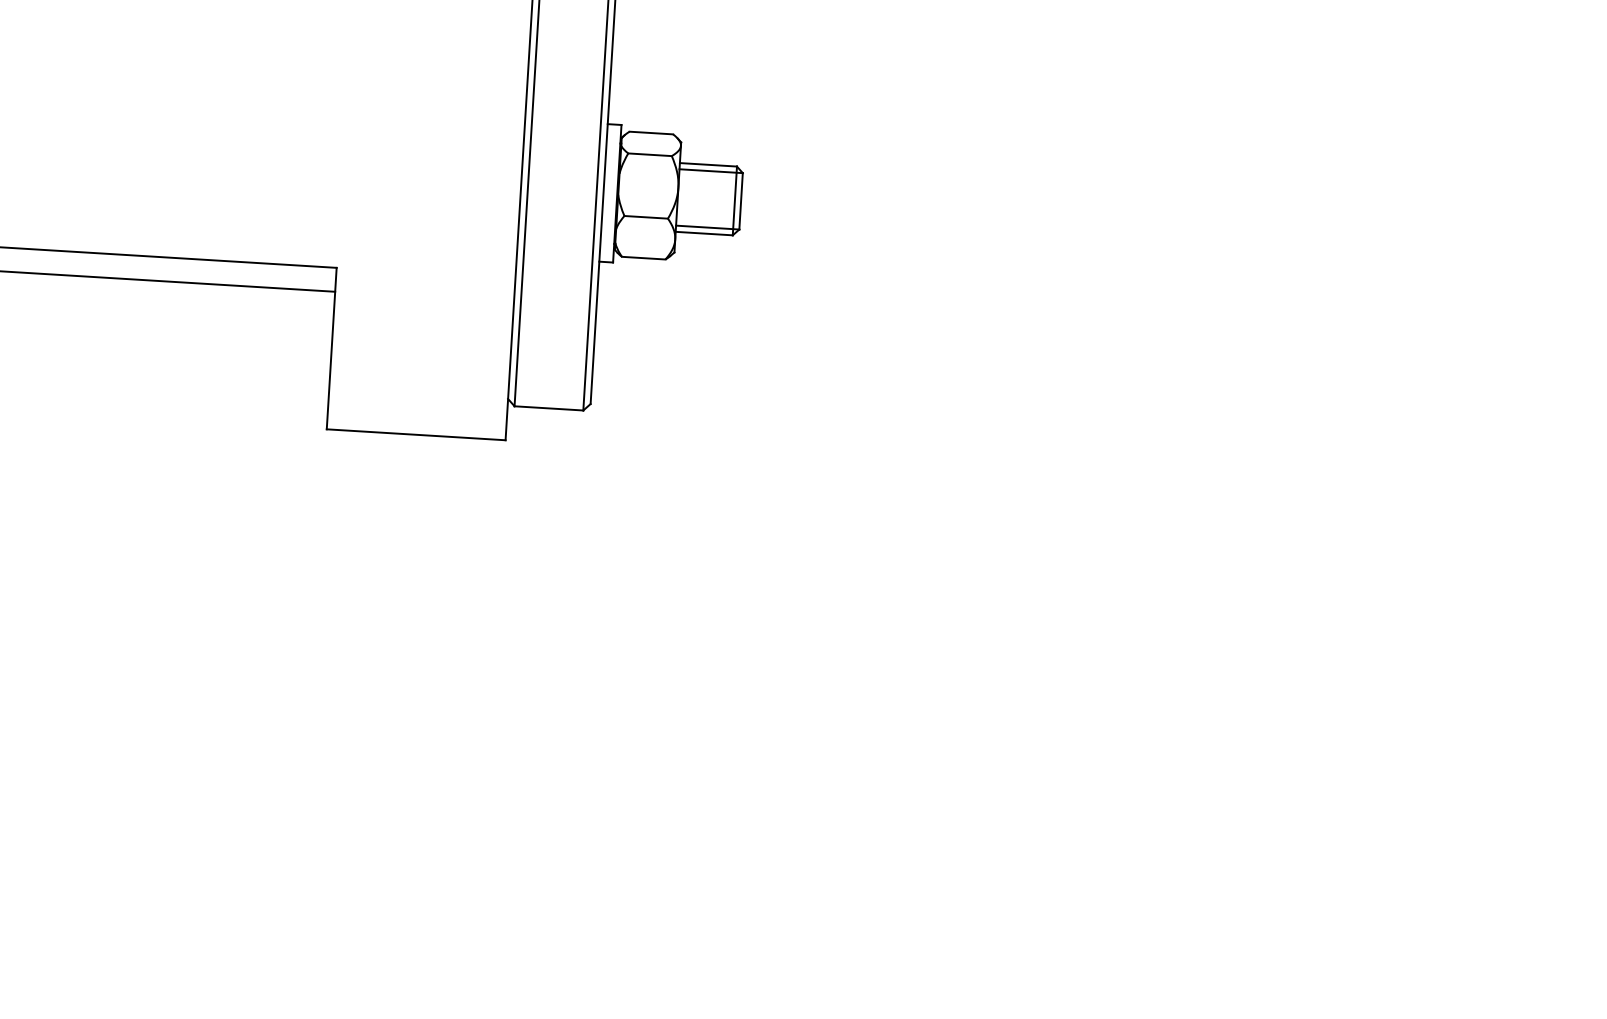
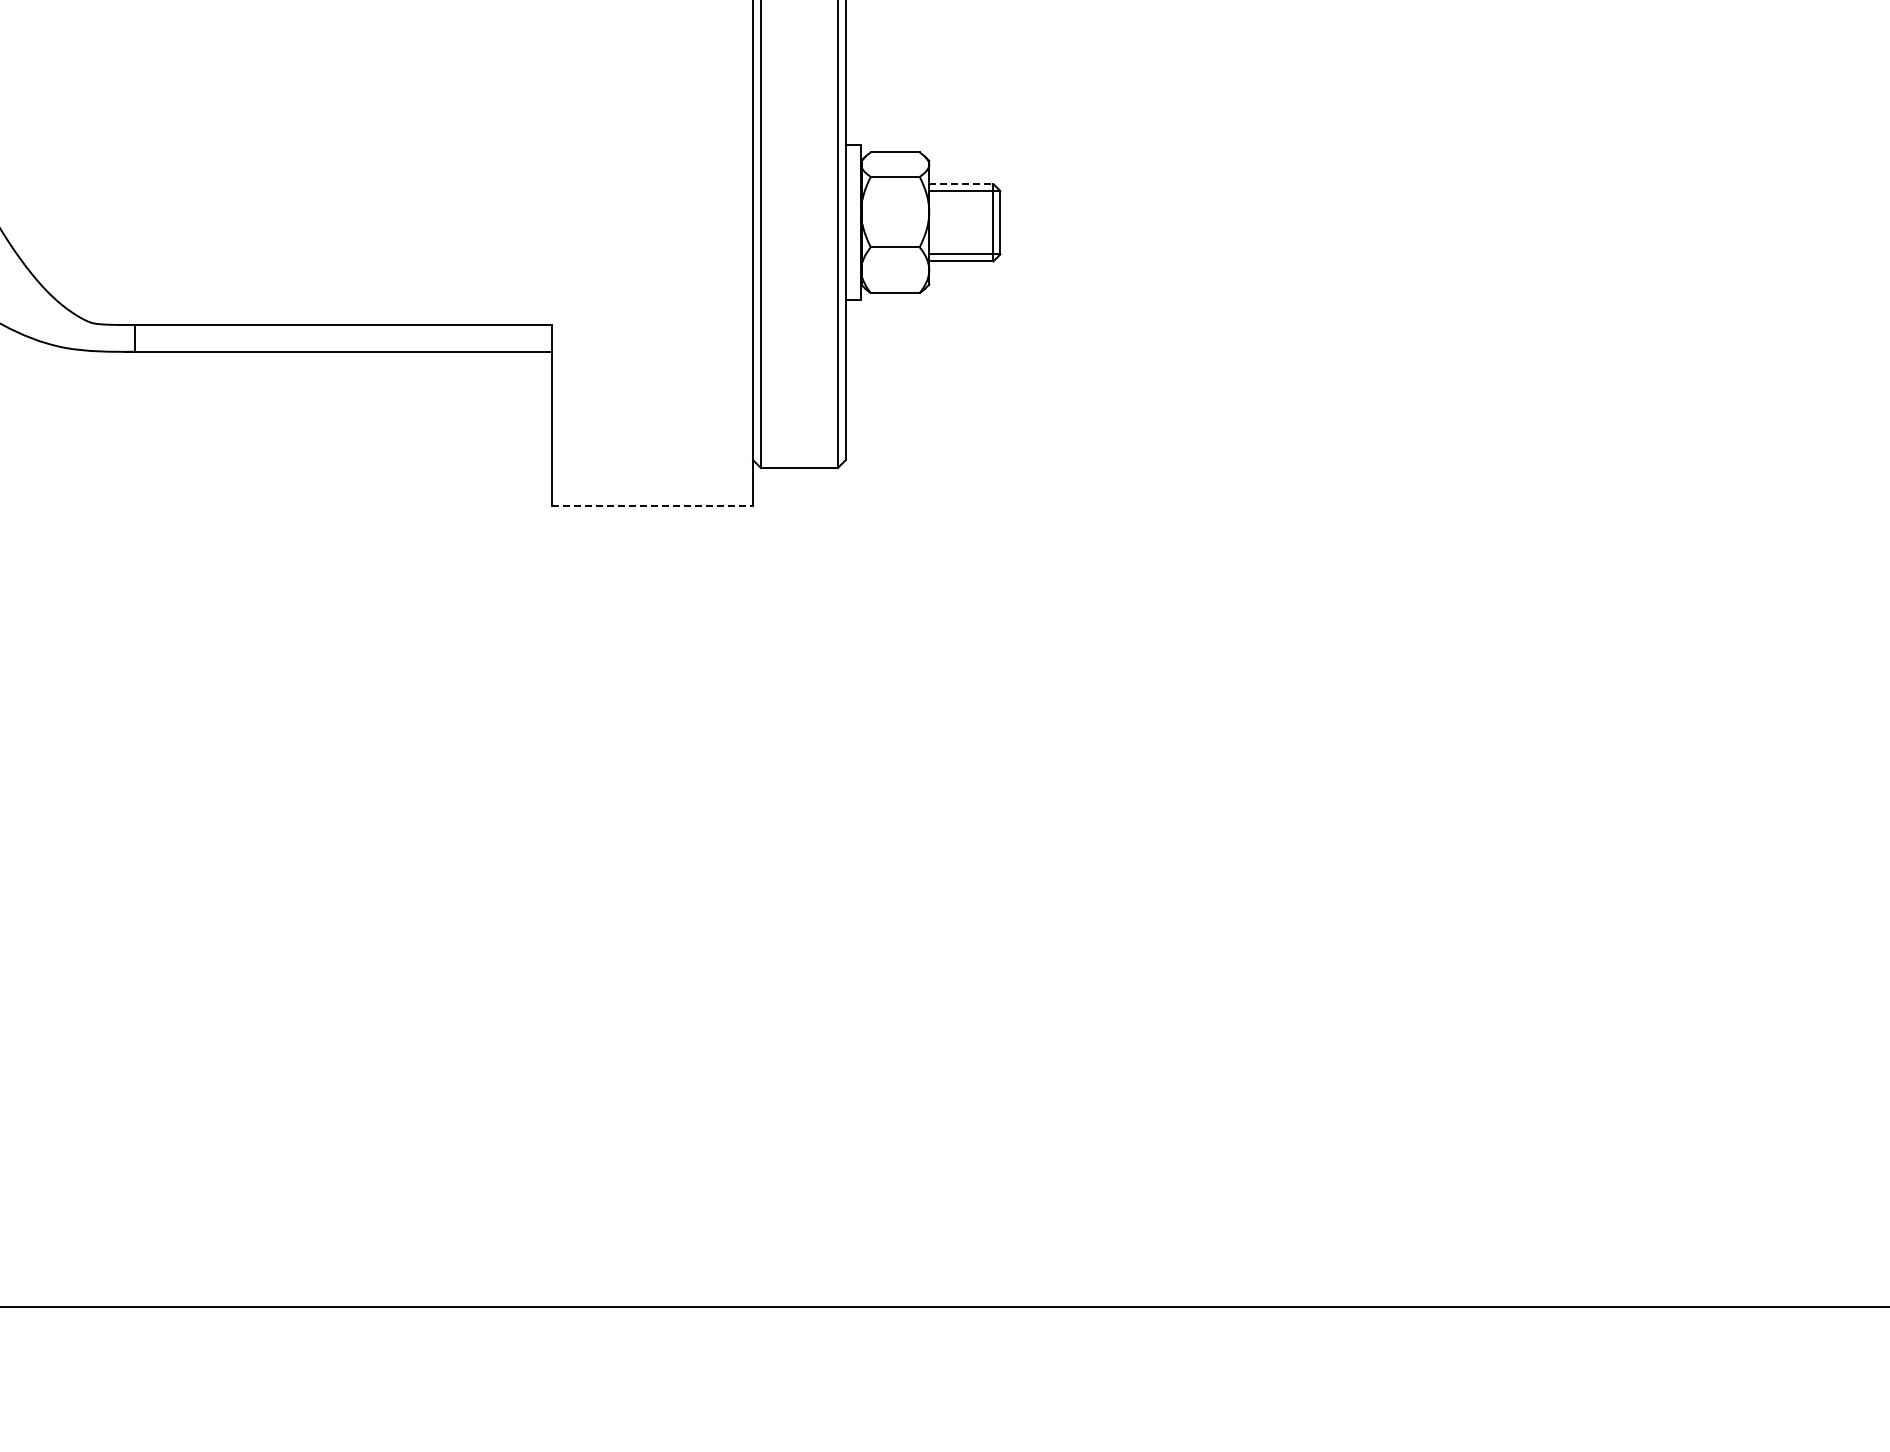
line: (708, 165) -> (961, 184), solid -> dashed
line: (417, 434) -> (653, 506), solid -> dashed

